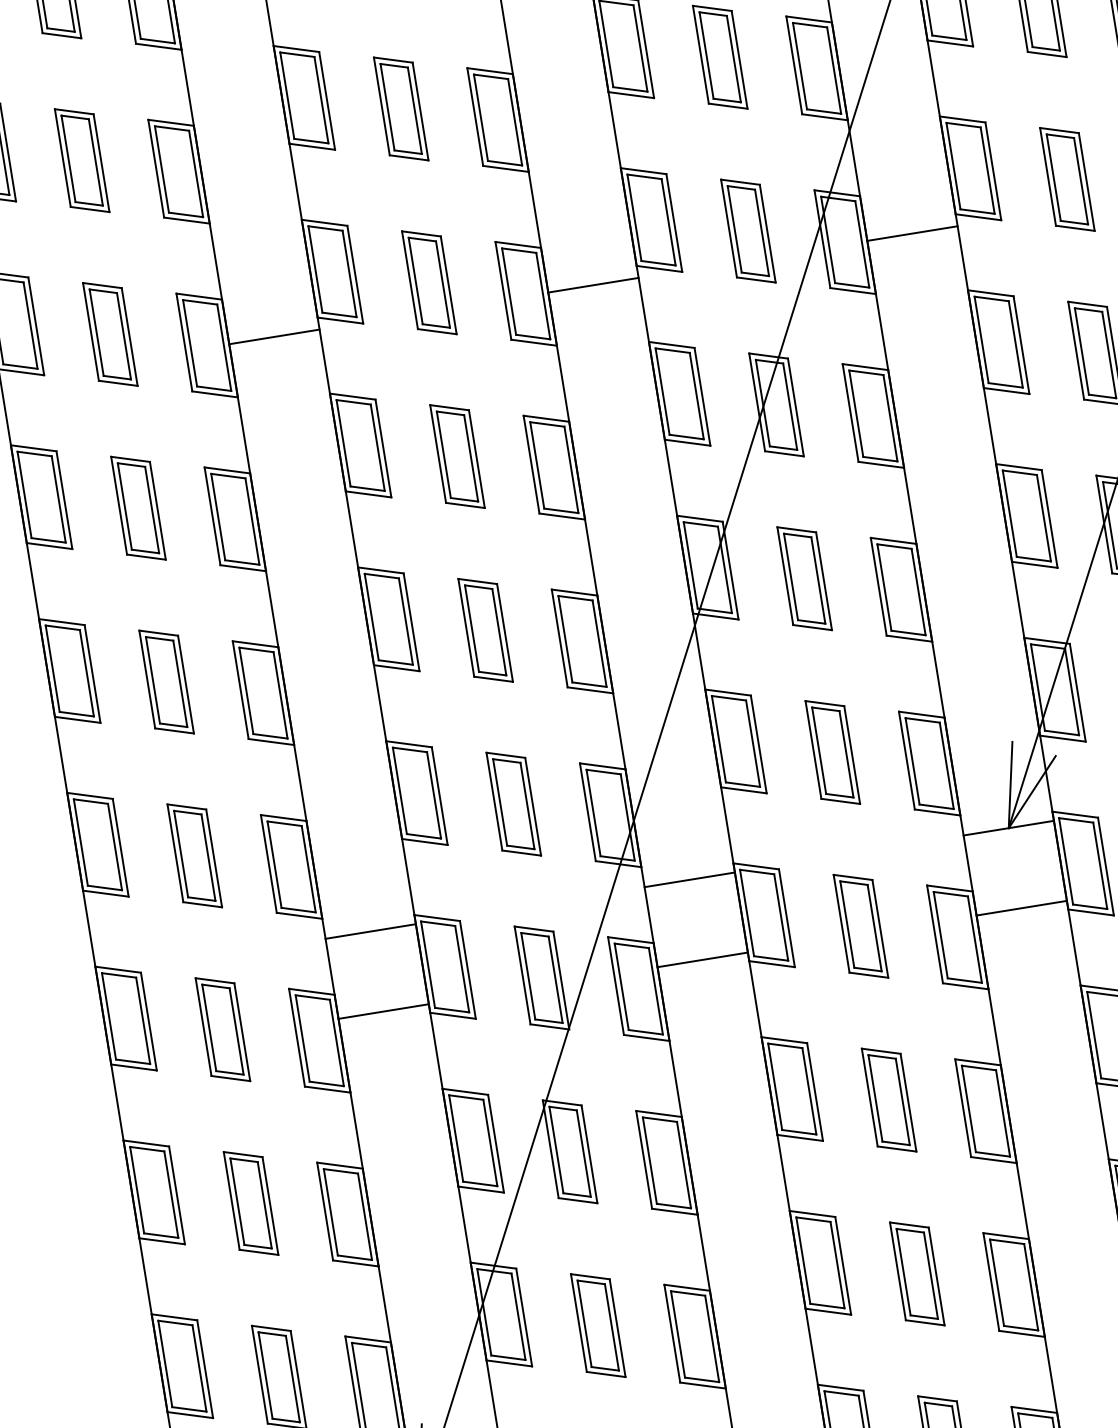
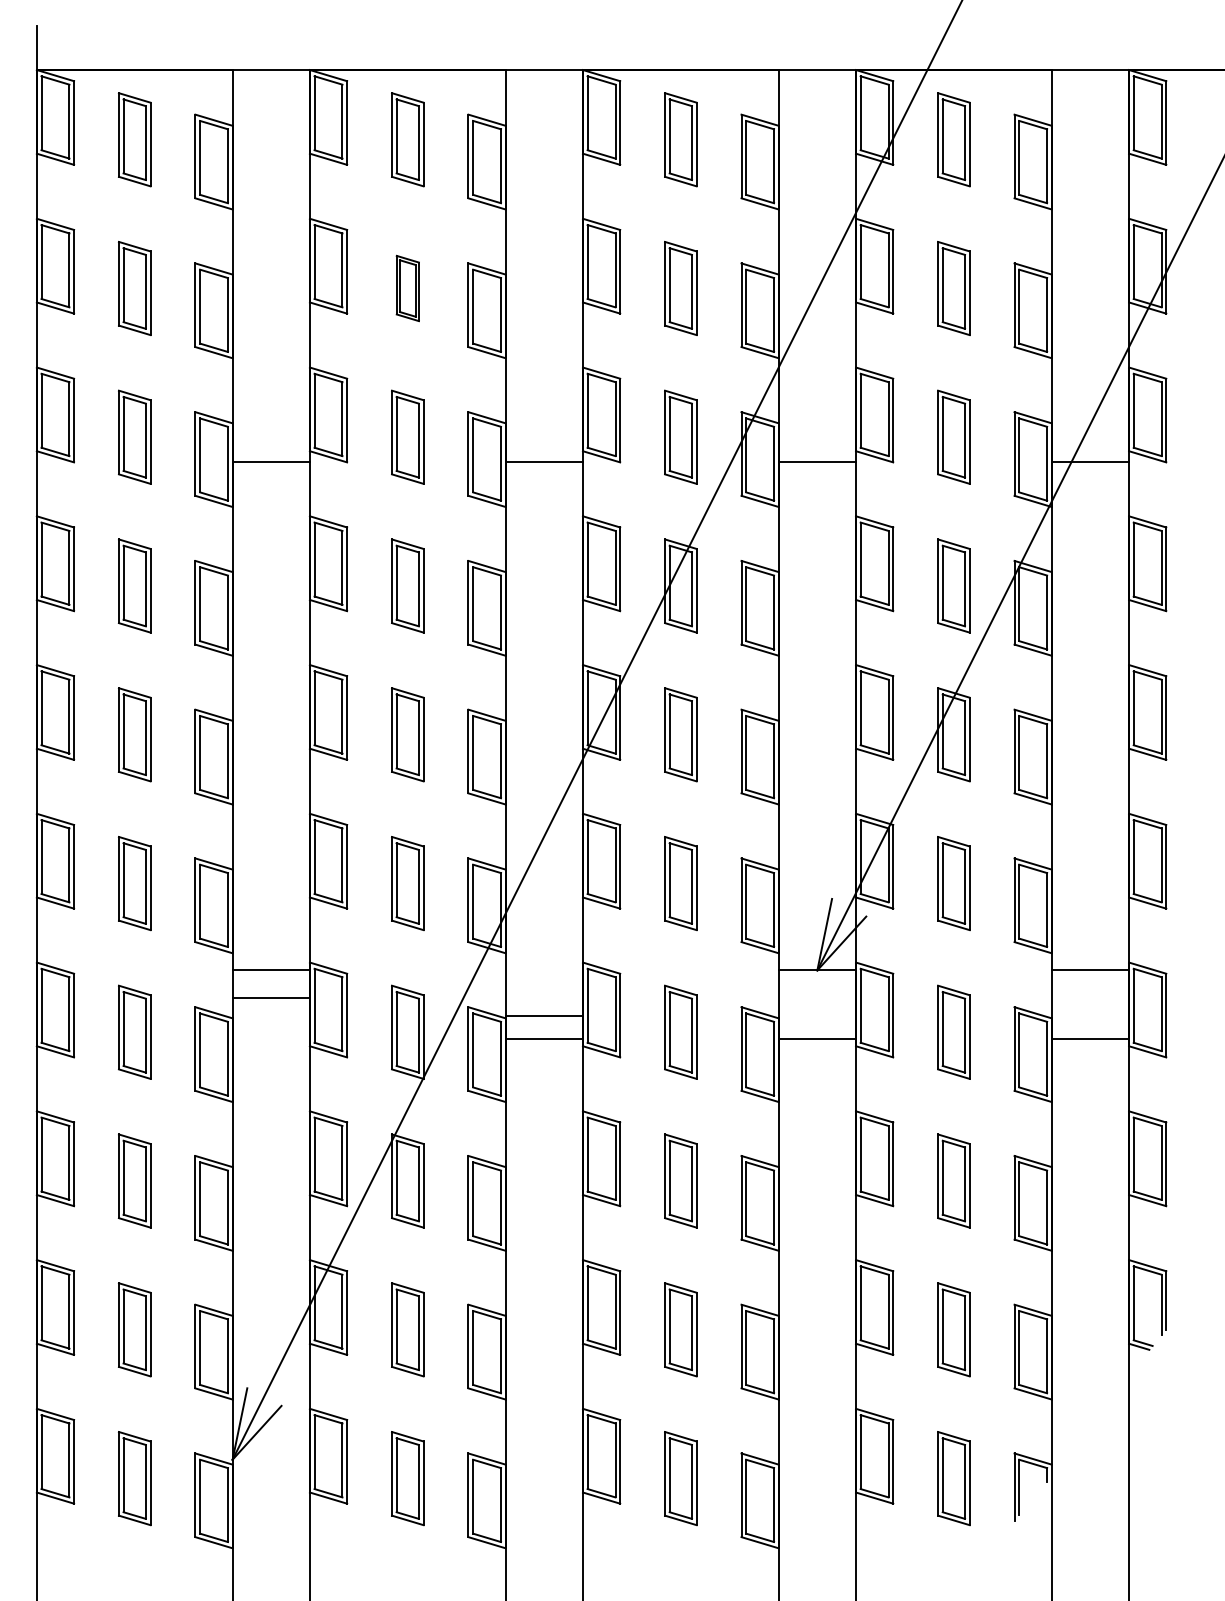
part: (400, 109) -> (407, 288), size x0.7
line: (688, 880) -> (543, 1016), moved
line: (382, 1011) -> (270, 997), moved

